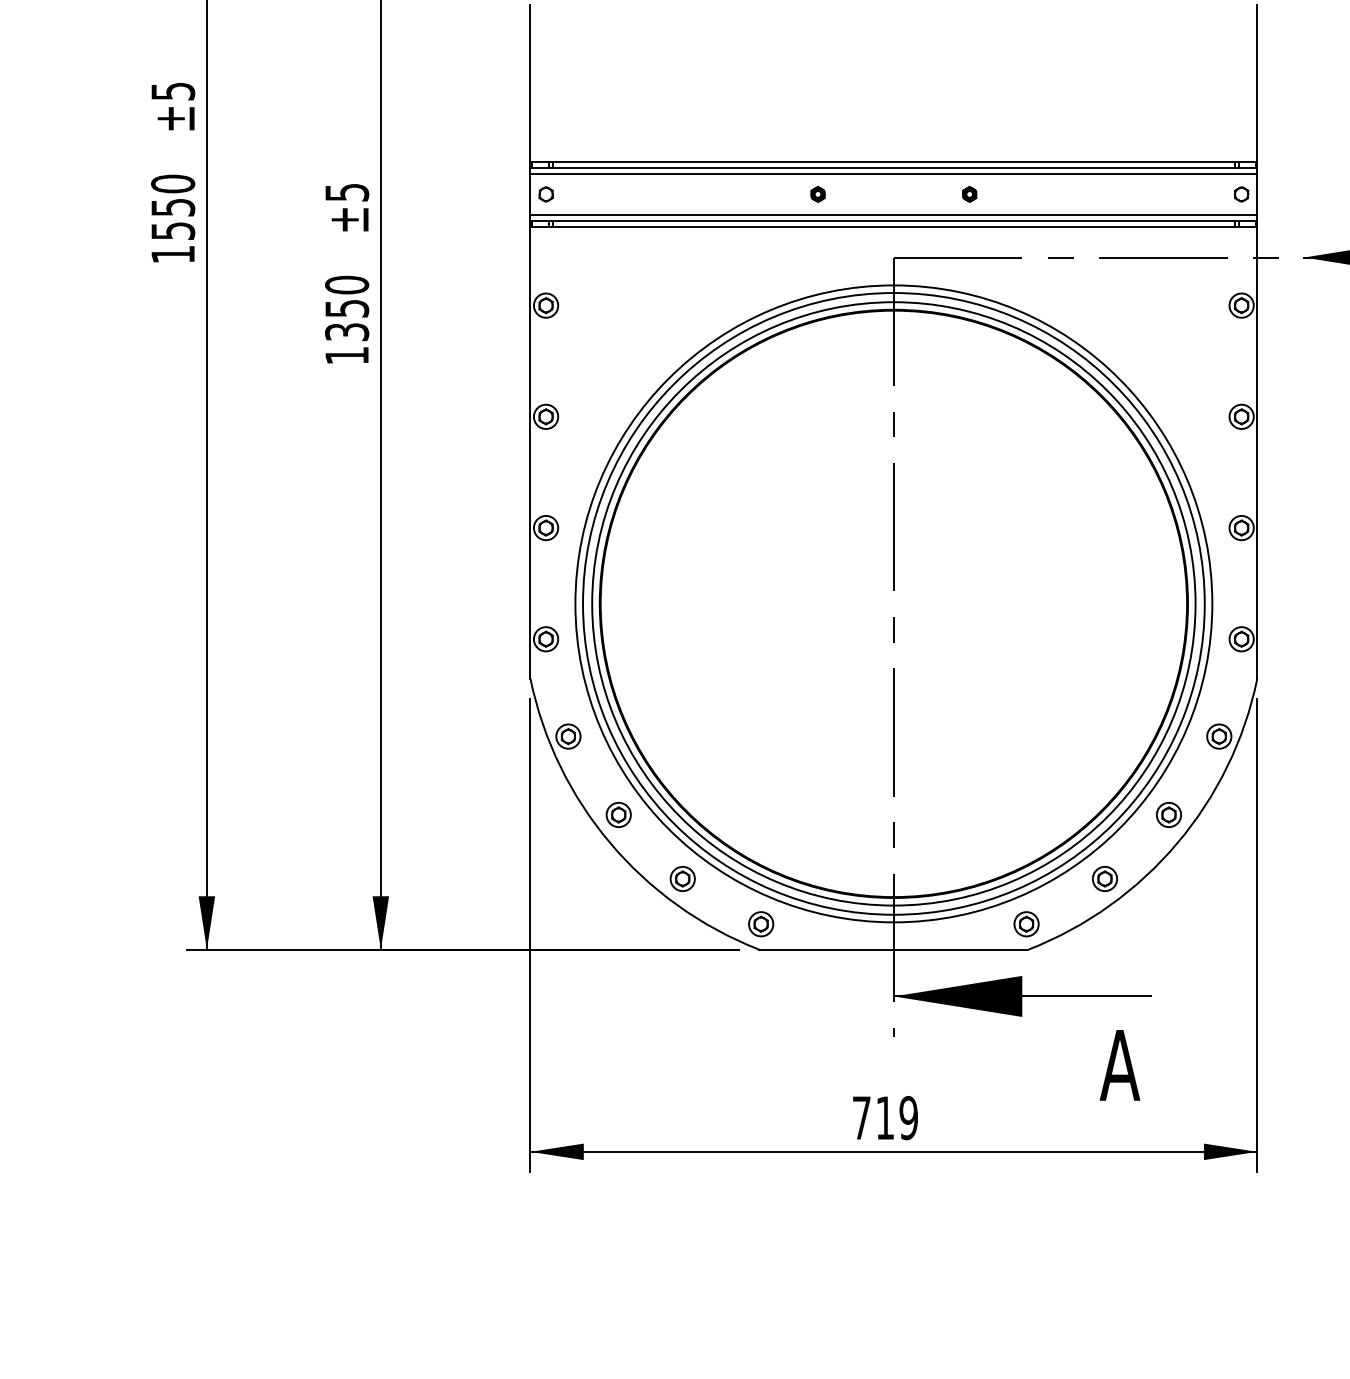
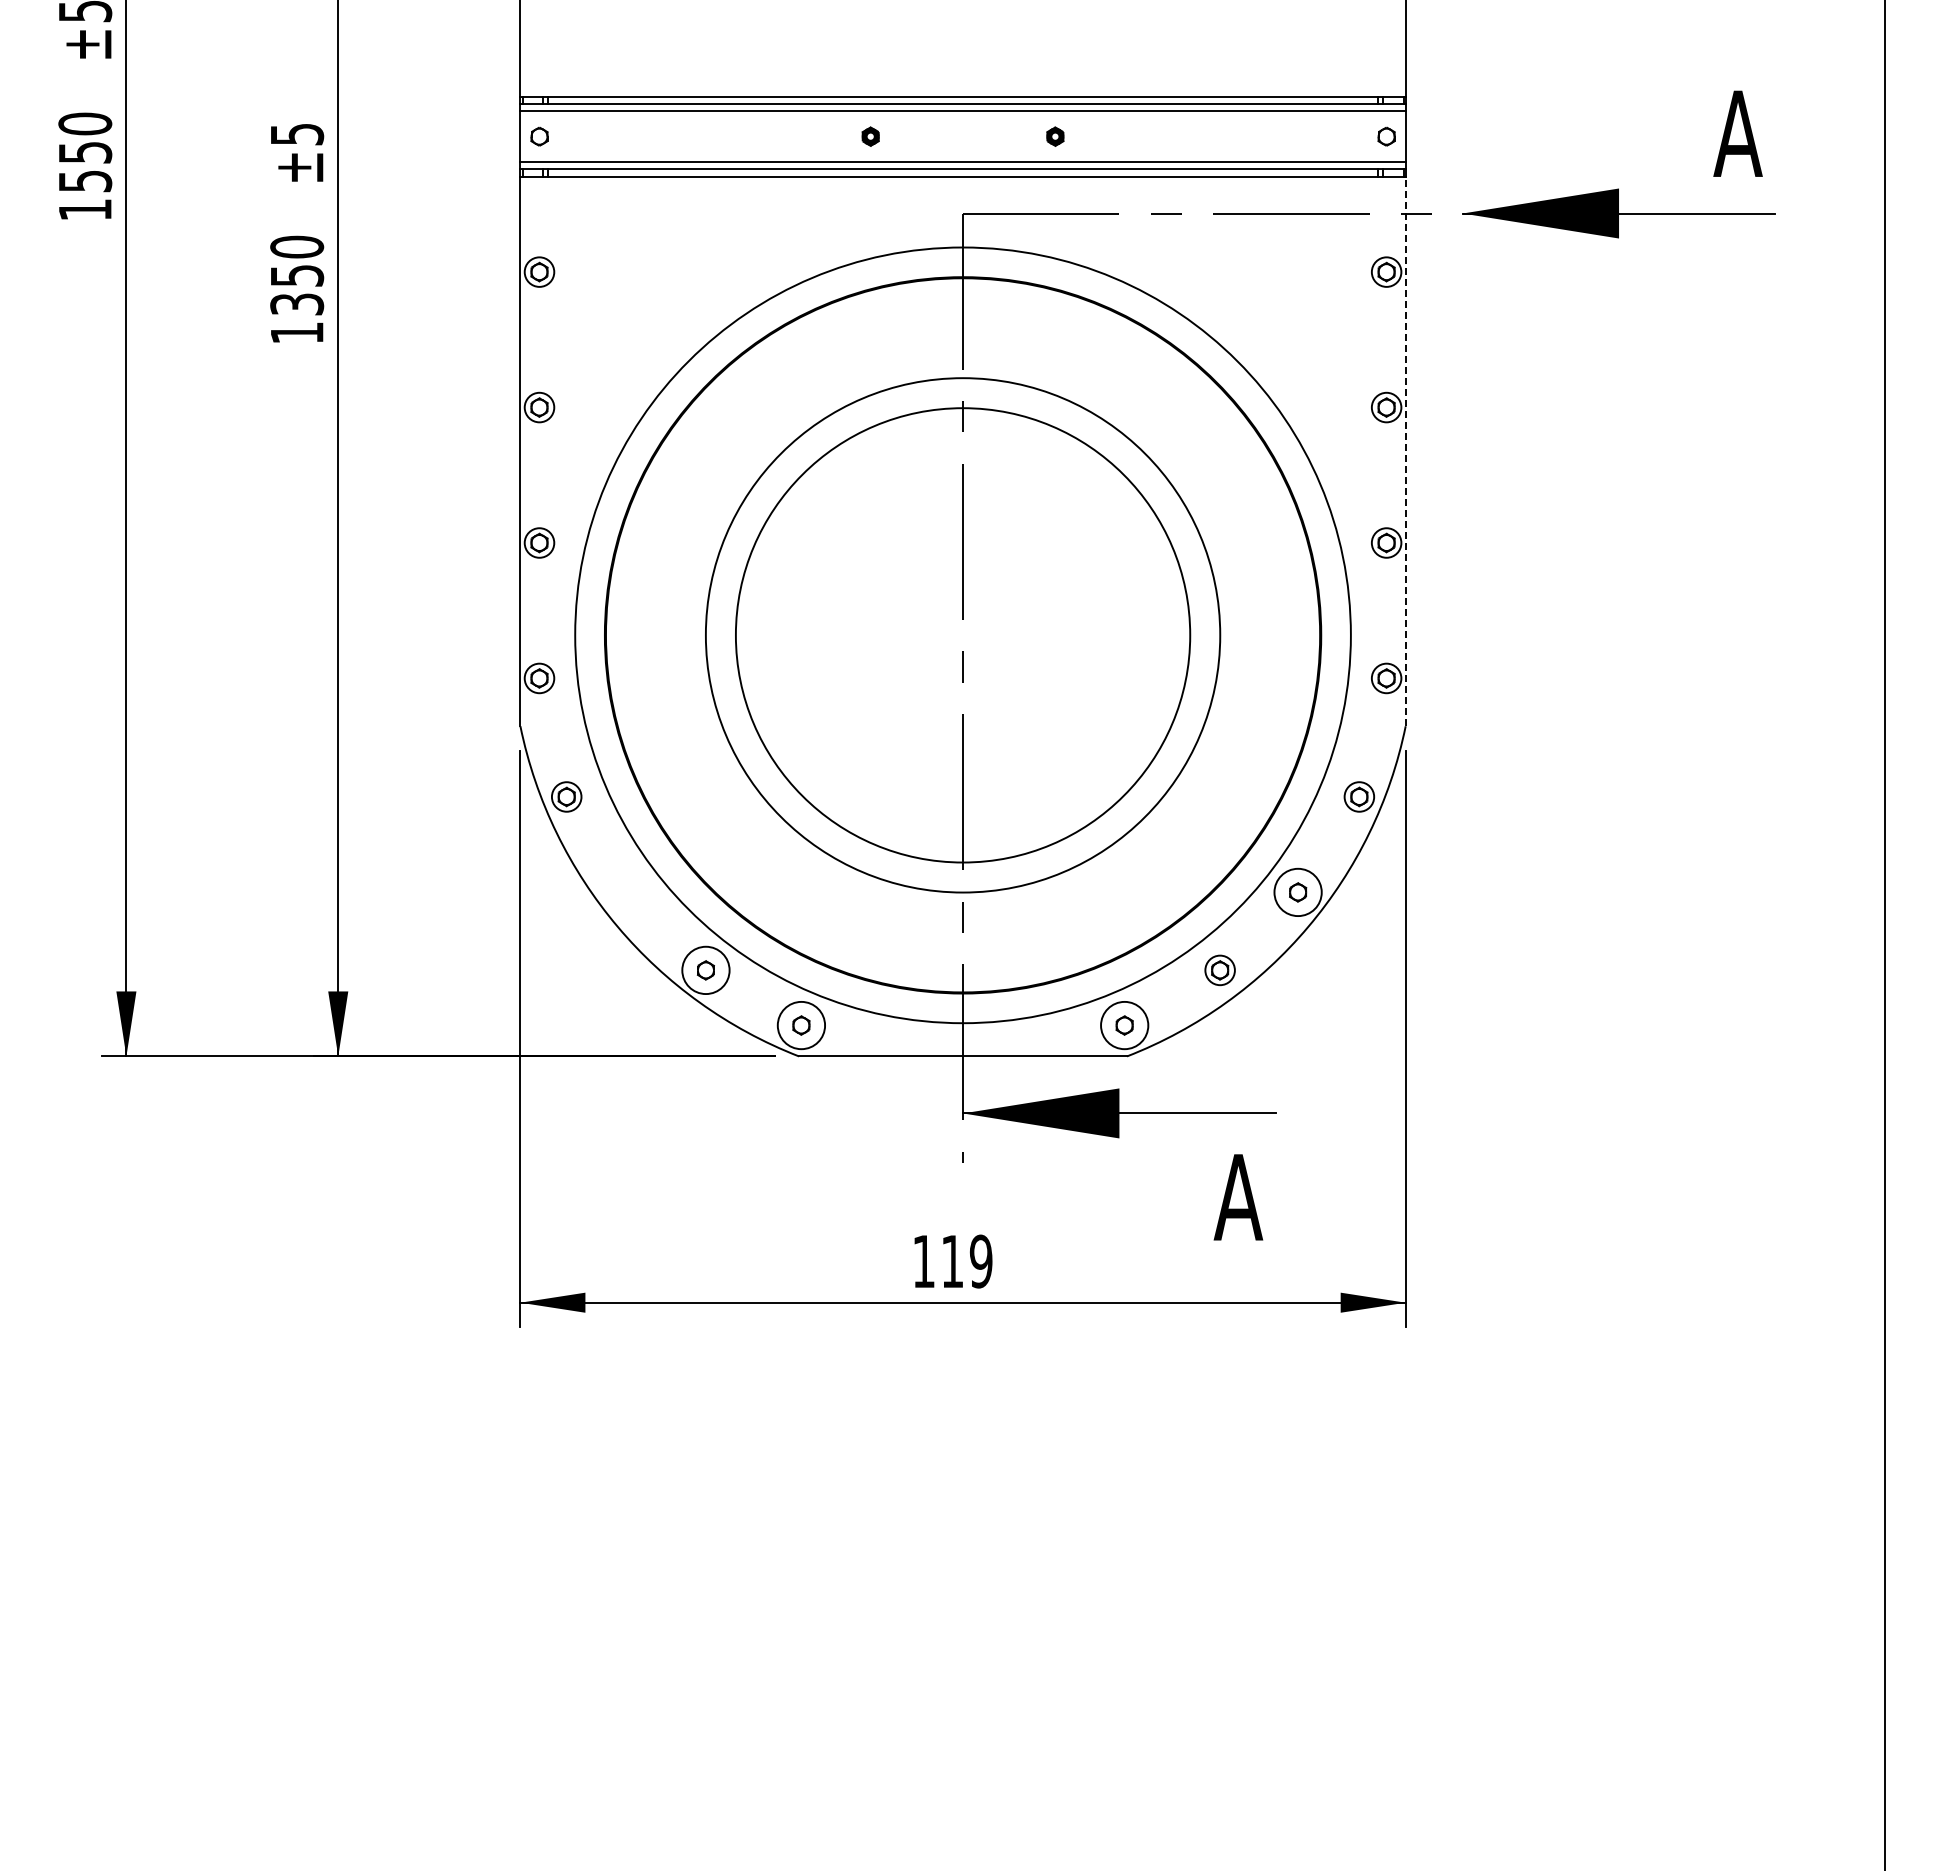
line: (1257, 452) -> (1405, 451), solid -> dashed
circle: (893, 603) -> (962, 634), size x0.6
circle: (893, 603) -> (962, 634), size x0.7
part: (618, 815) -> (627, 892), removed
circle: (1168, 815) -> (1297, 892), size x1.6
circle: (682, 879) -> (705, 970), size x1.6
circle: (761, 924) -> (801, 1025), size x1.6
circle: (1026, 924) -> (1124, 1025), size x1.6
text: (861, 1118) -> (923, 1261), 719 -> 119

